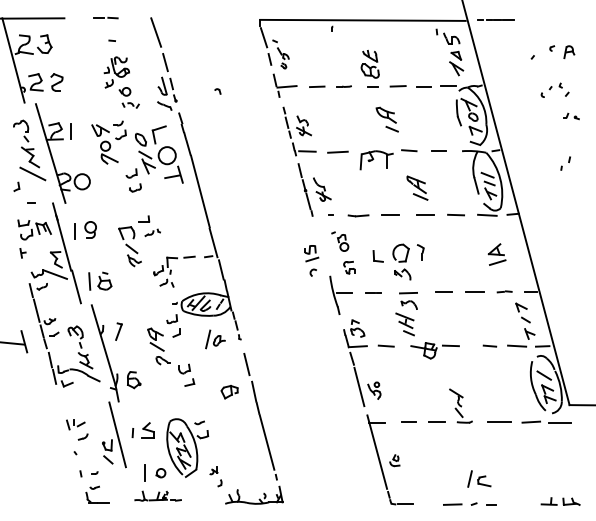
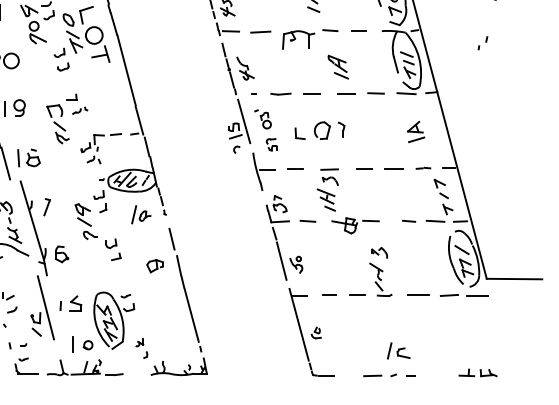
line: (320, 243) -> (243, 121), added
part: (402, 274) -> (379, 252), moved
part: (157, 495) -> (84, 366), size x1.67

